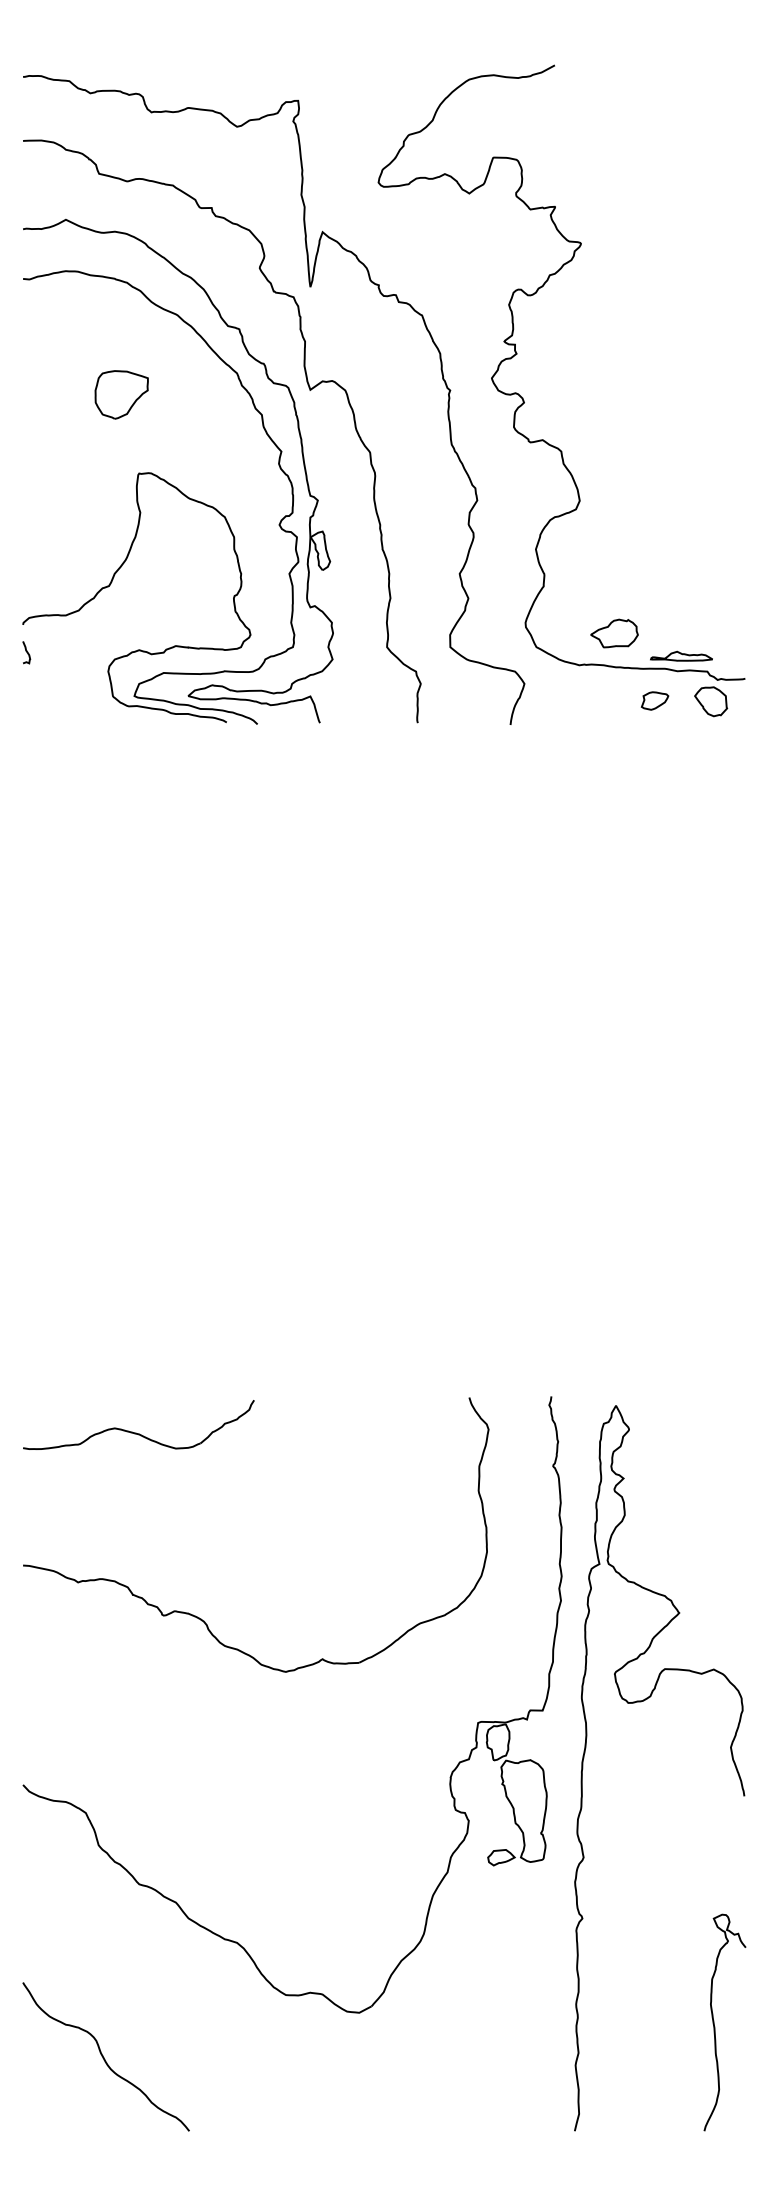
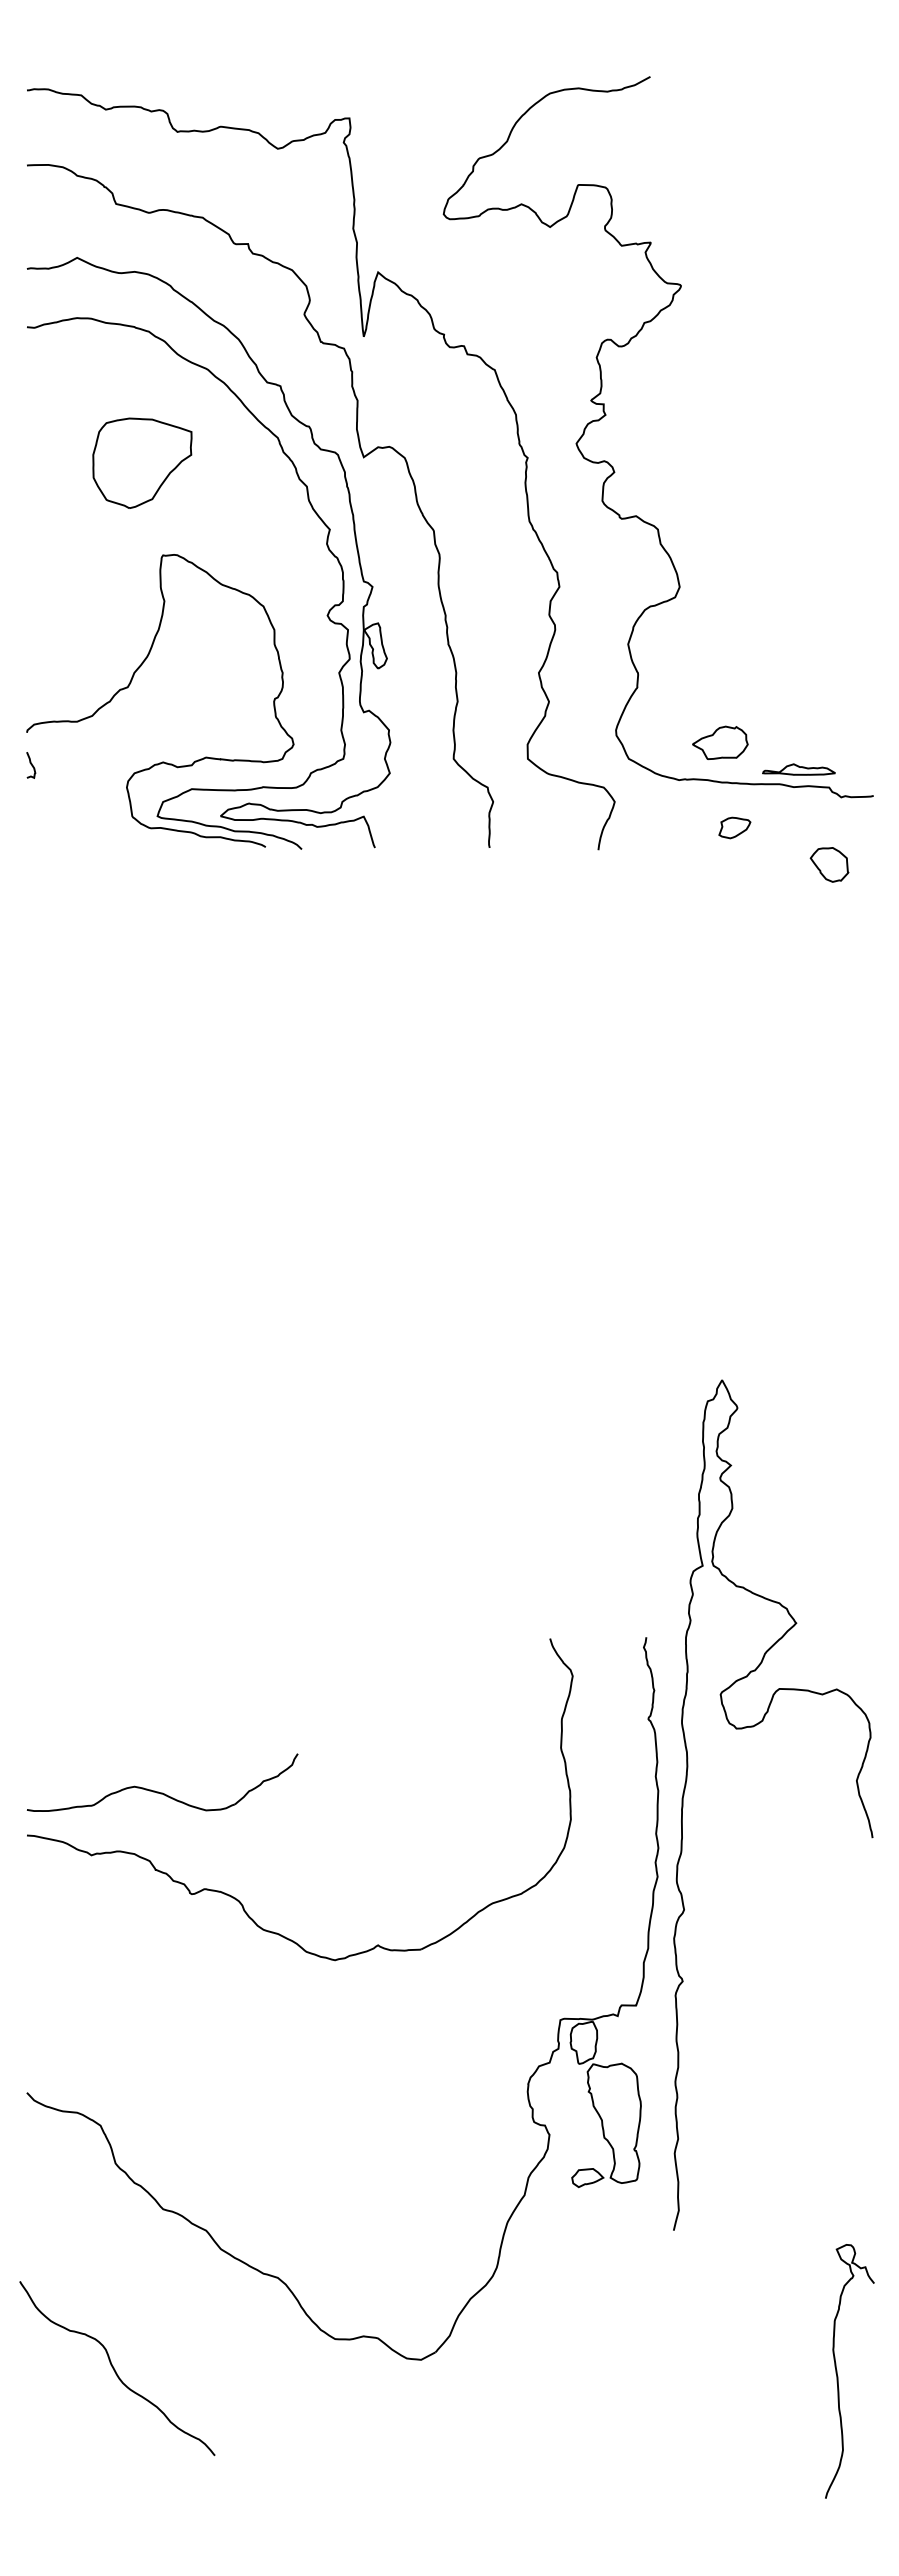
part: (121, 394) -> (142, 462), size x1.6
part: (654, 700) -> (734, 827), moved
part: (711, 701) -> (829, 864), moved
part: (135, 1432) -> (158, 1791), moved
curve: (642, 1701) -> (753, 1727), moved
curve: (104, 2057) -> (115, 2369), moved

